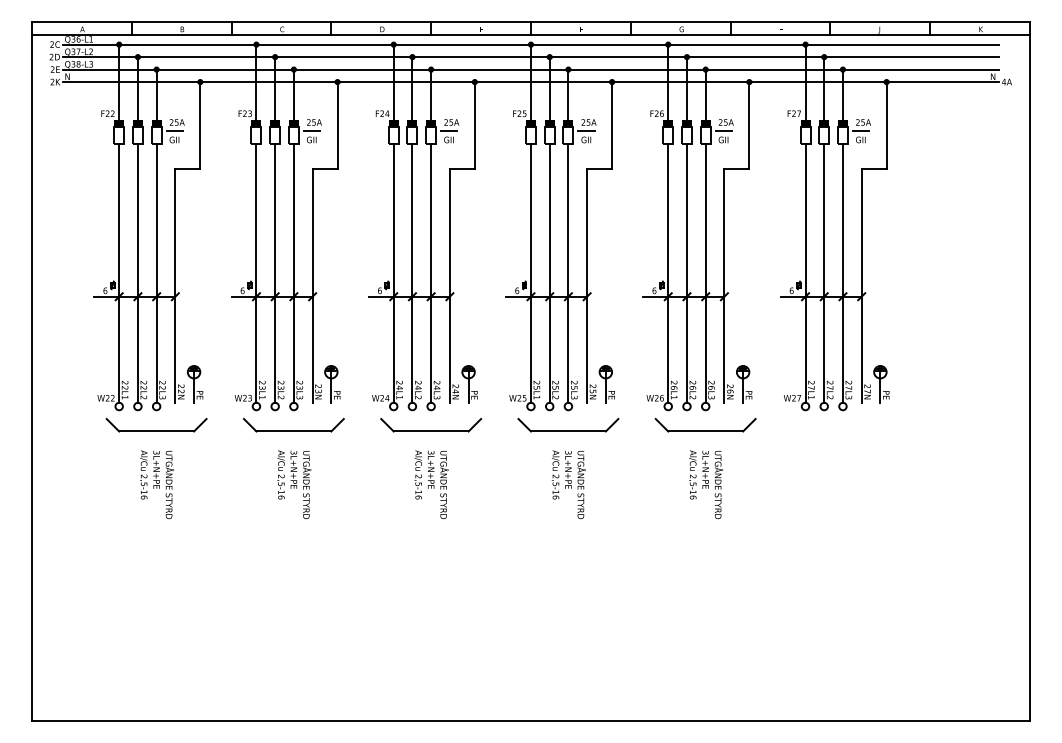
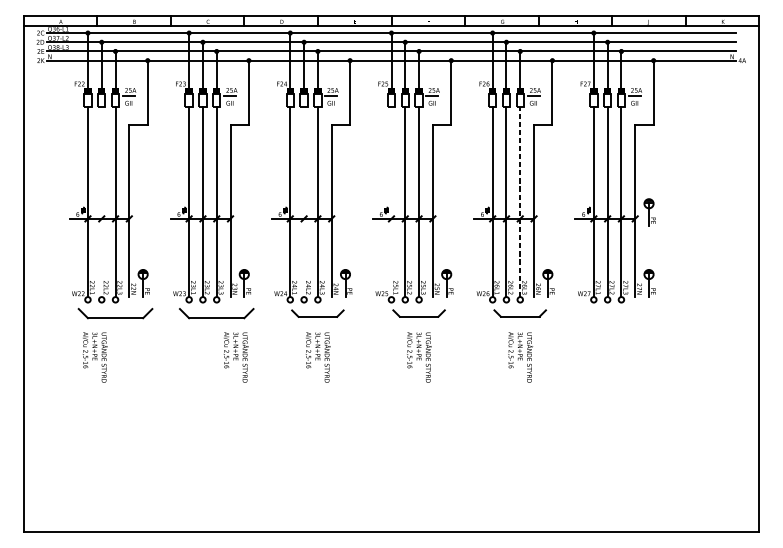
line: (137, 273) -> (101, 201), removed
line: (412, 273) -> (304, 201), removed
line: (530, 273) -> (391, 201), removed
line: (705, 273) -> (520, 201), solid -> dashed
part: (881, 288) -> (649, 212), added
part: (568, 424) -> (419, 313), size x0.7
part: (705, 424) -> (520, 313), size x0.7
part: (430, 425) -> (317, 313), size x0.7
text: (156, 484) -> (94, 357), moved
text: (294, 484) -> (236, 357), moved

